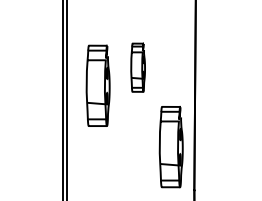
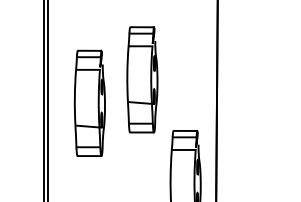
part: (137, 67) -> (141, 79), size x1.67

